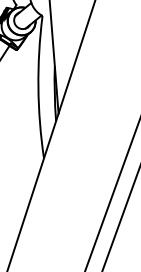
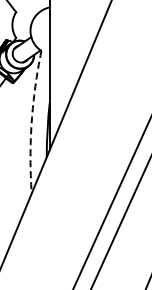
arc: (38, 86) -> (31, 121), solid -> dashed

